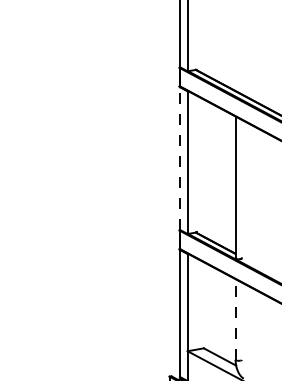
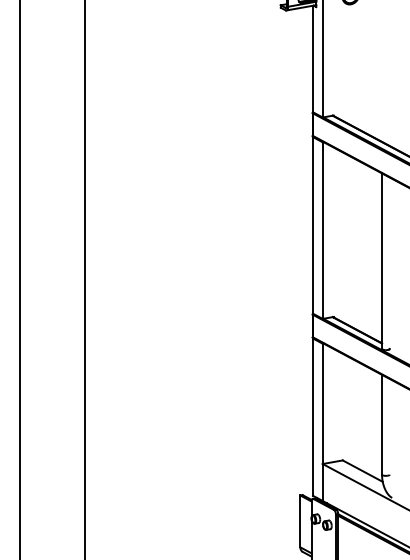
line: (180, 157) -> (313, 224), dashed -> solid
line: (235, 319) -> (382, 424), dashed -> solid

